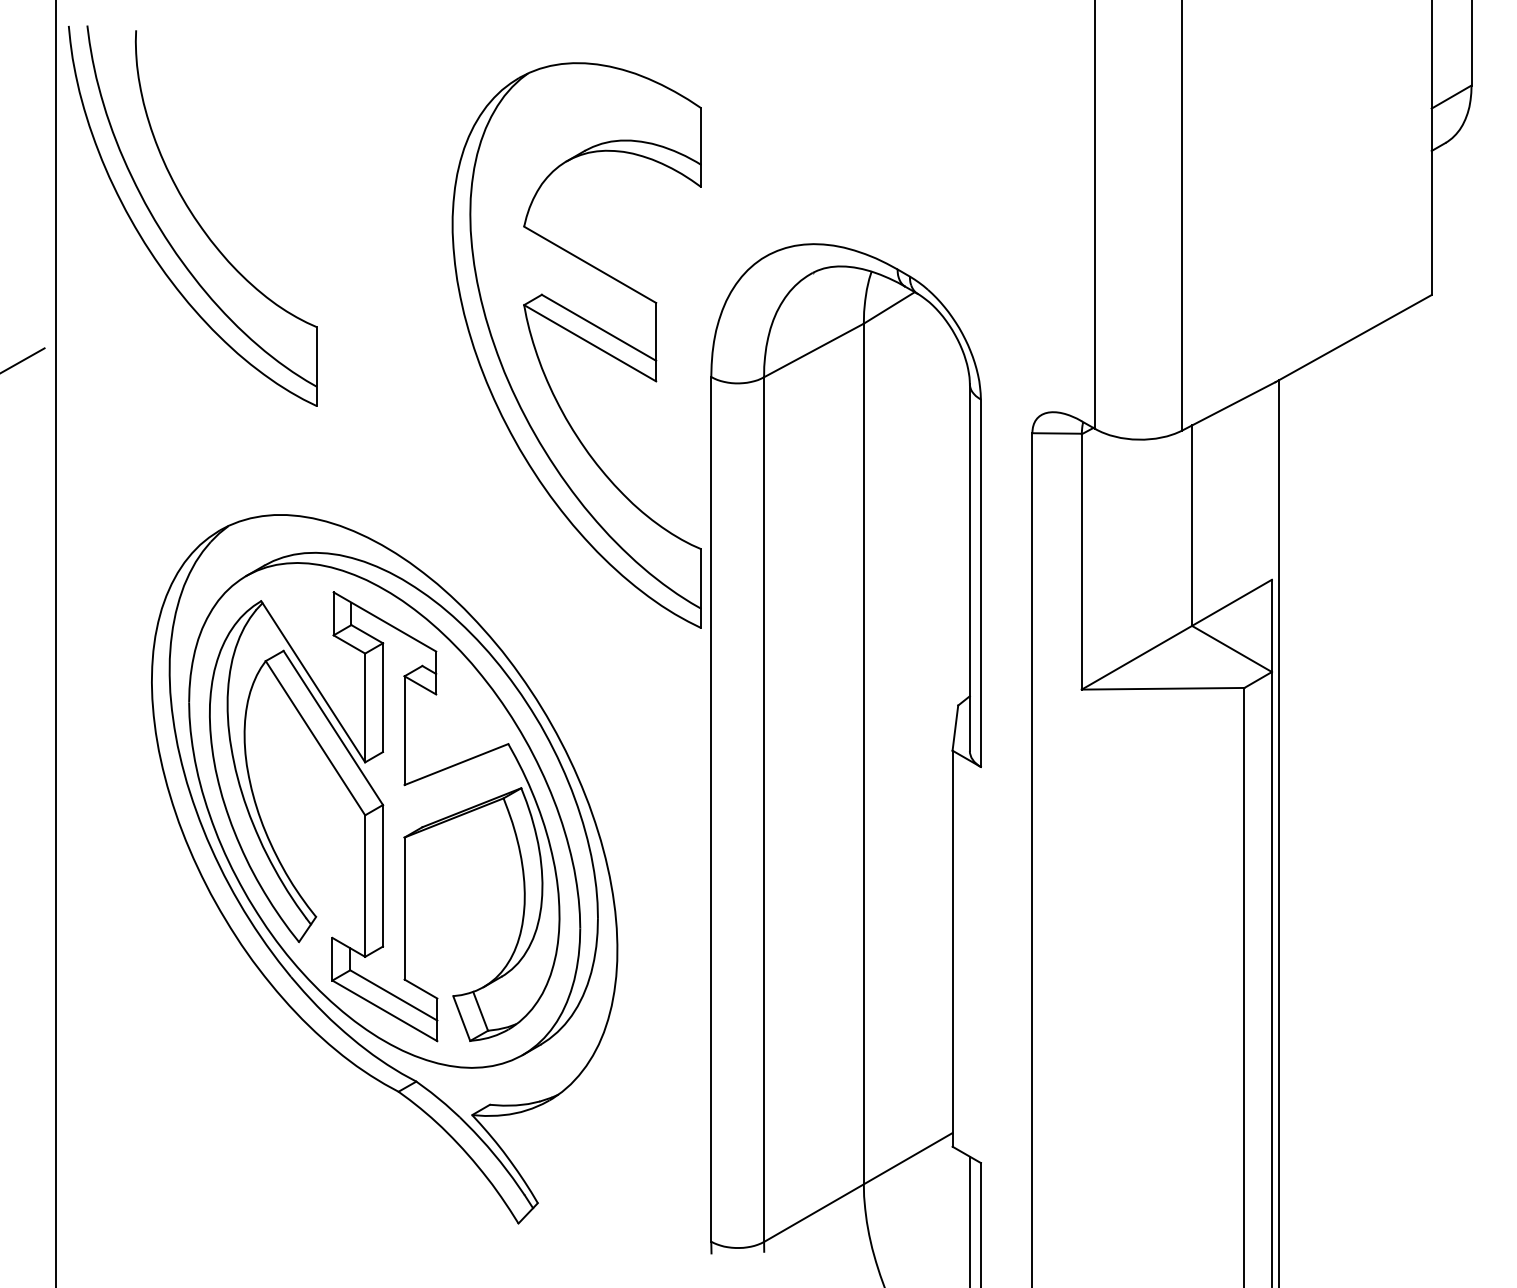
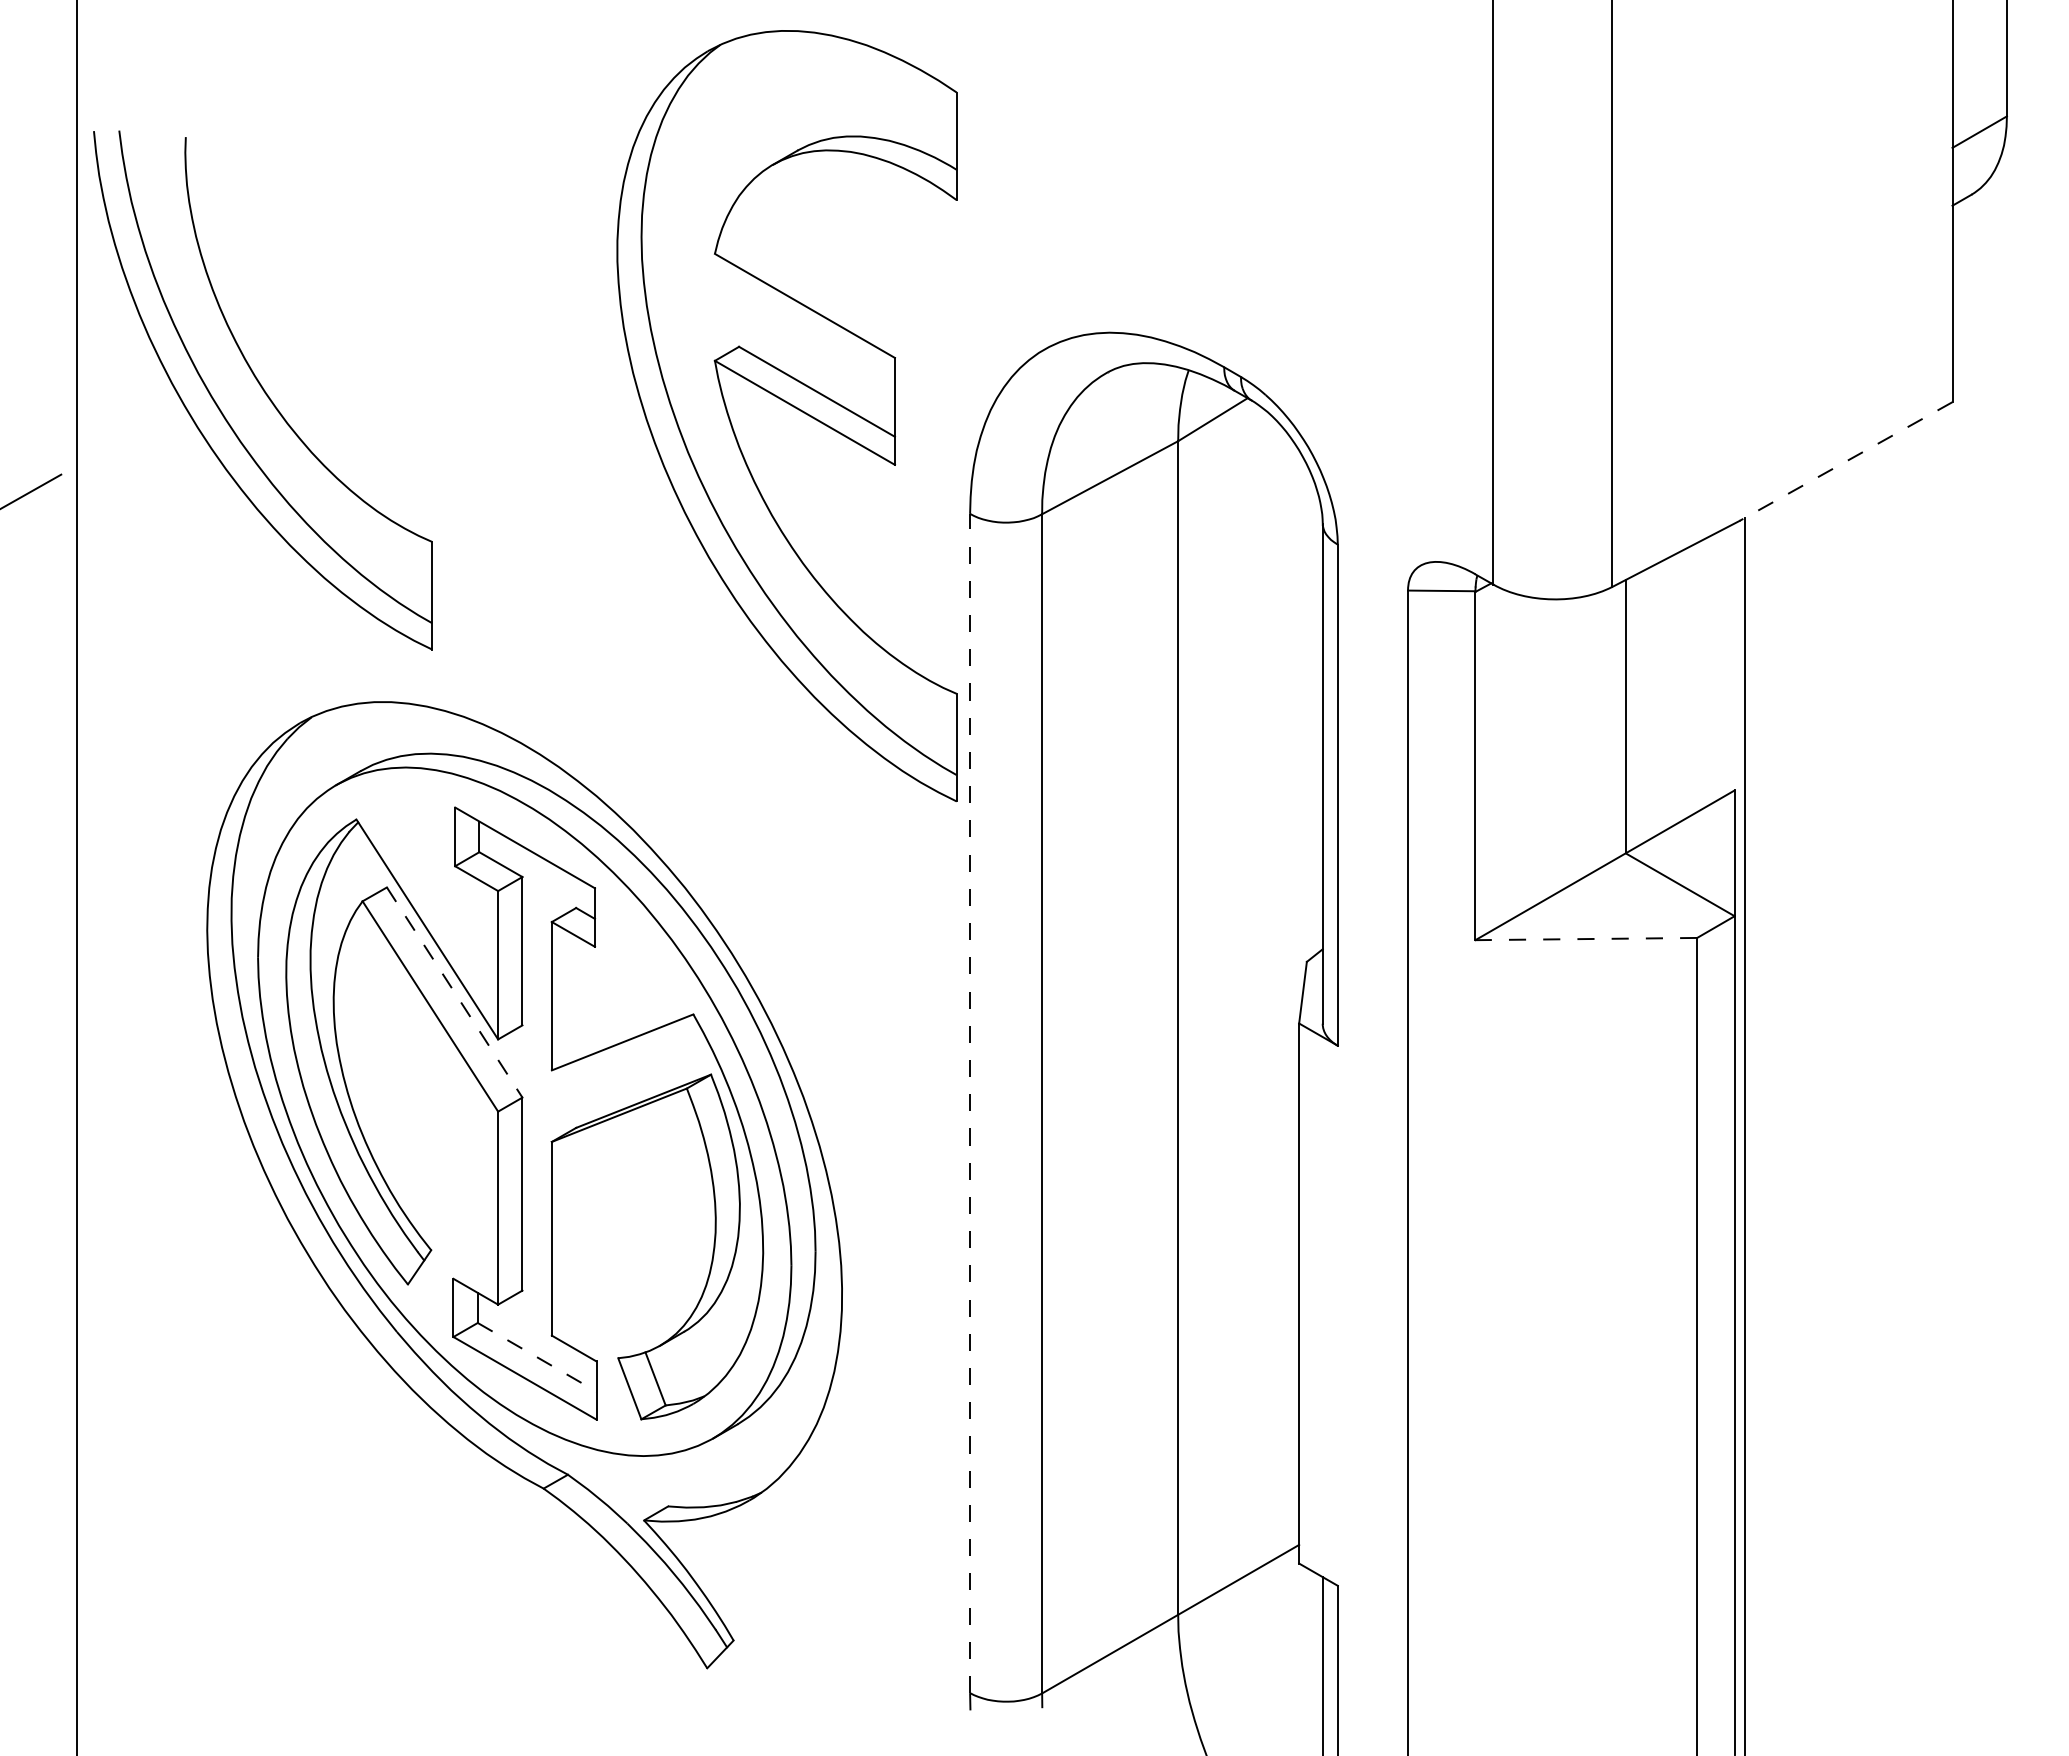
part: (192, 216) -> (262, 390), moved
part: (580, 338) -> (791, 406), moved
line: (1353, 338) -> (1846, 461), solid -> dashed
line: (1163, 689) -> (1586, 939), solid -> dashed
line: (333, 727) -> (454, 992), solid -> dashed
line: (711, 809) -> (970, 1103), solid -> dashed
line: (394, 995) -> (537, 1357), solid -> dashed

